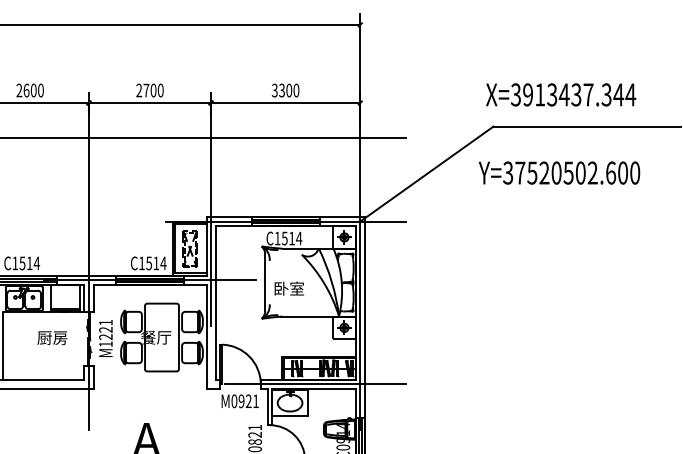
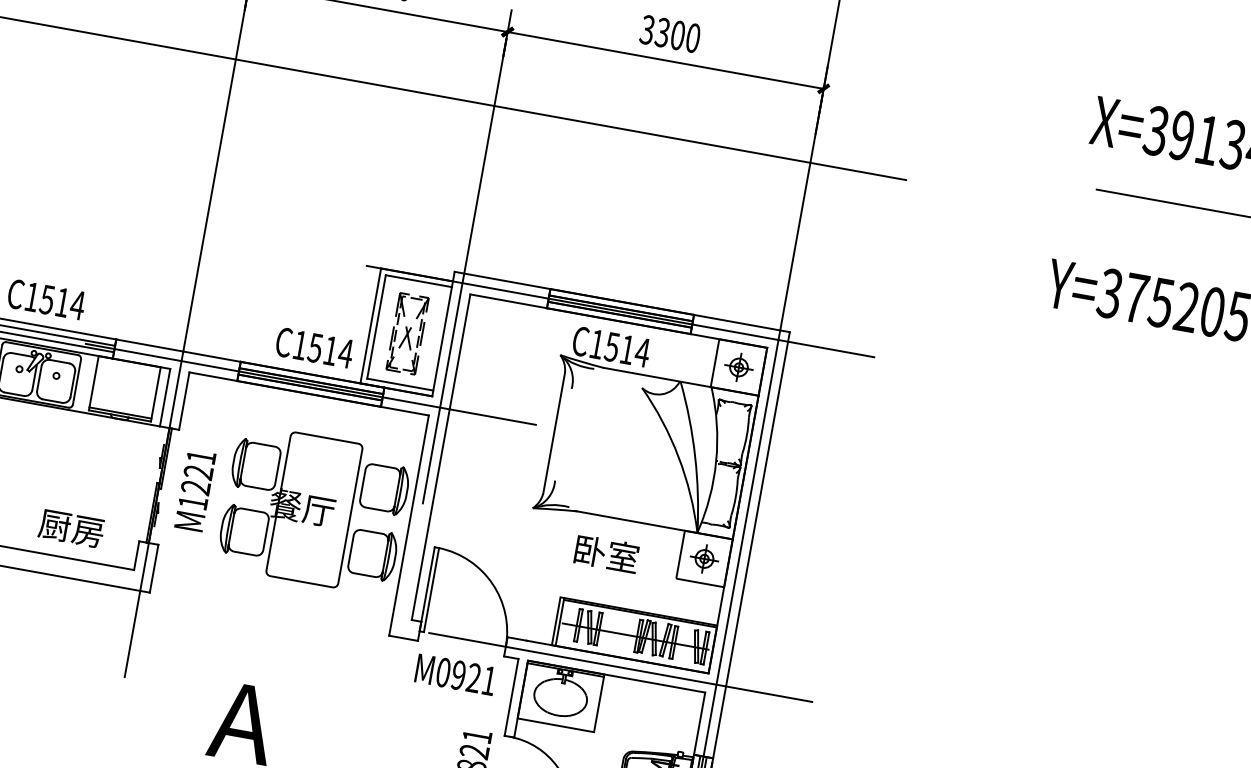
line: (426, 173) -> (937, 263), removed
text: (288, 288) -> (605, 553), moved
text: (52, 338) -> (71, 529), moved

